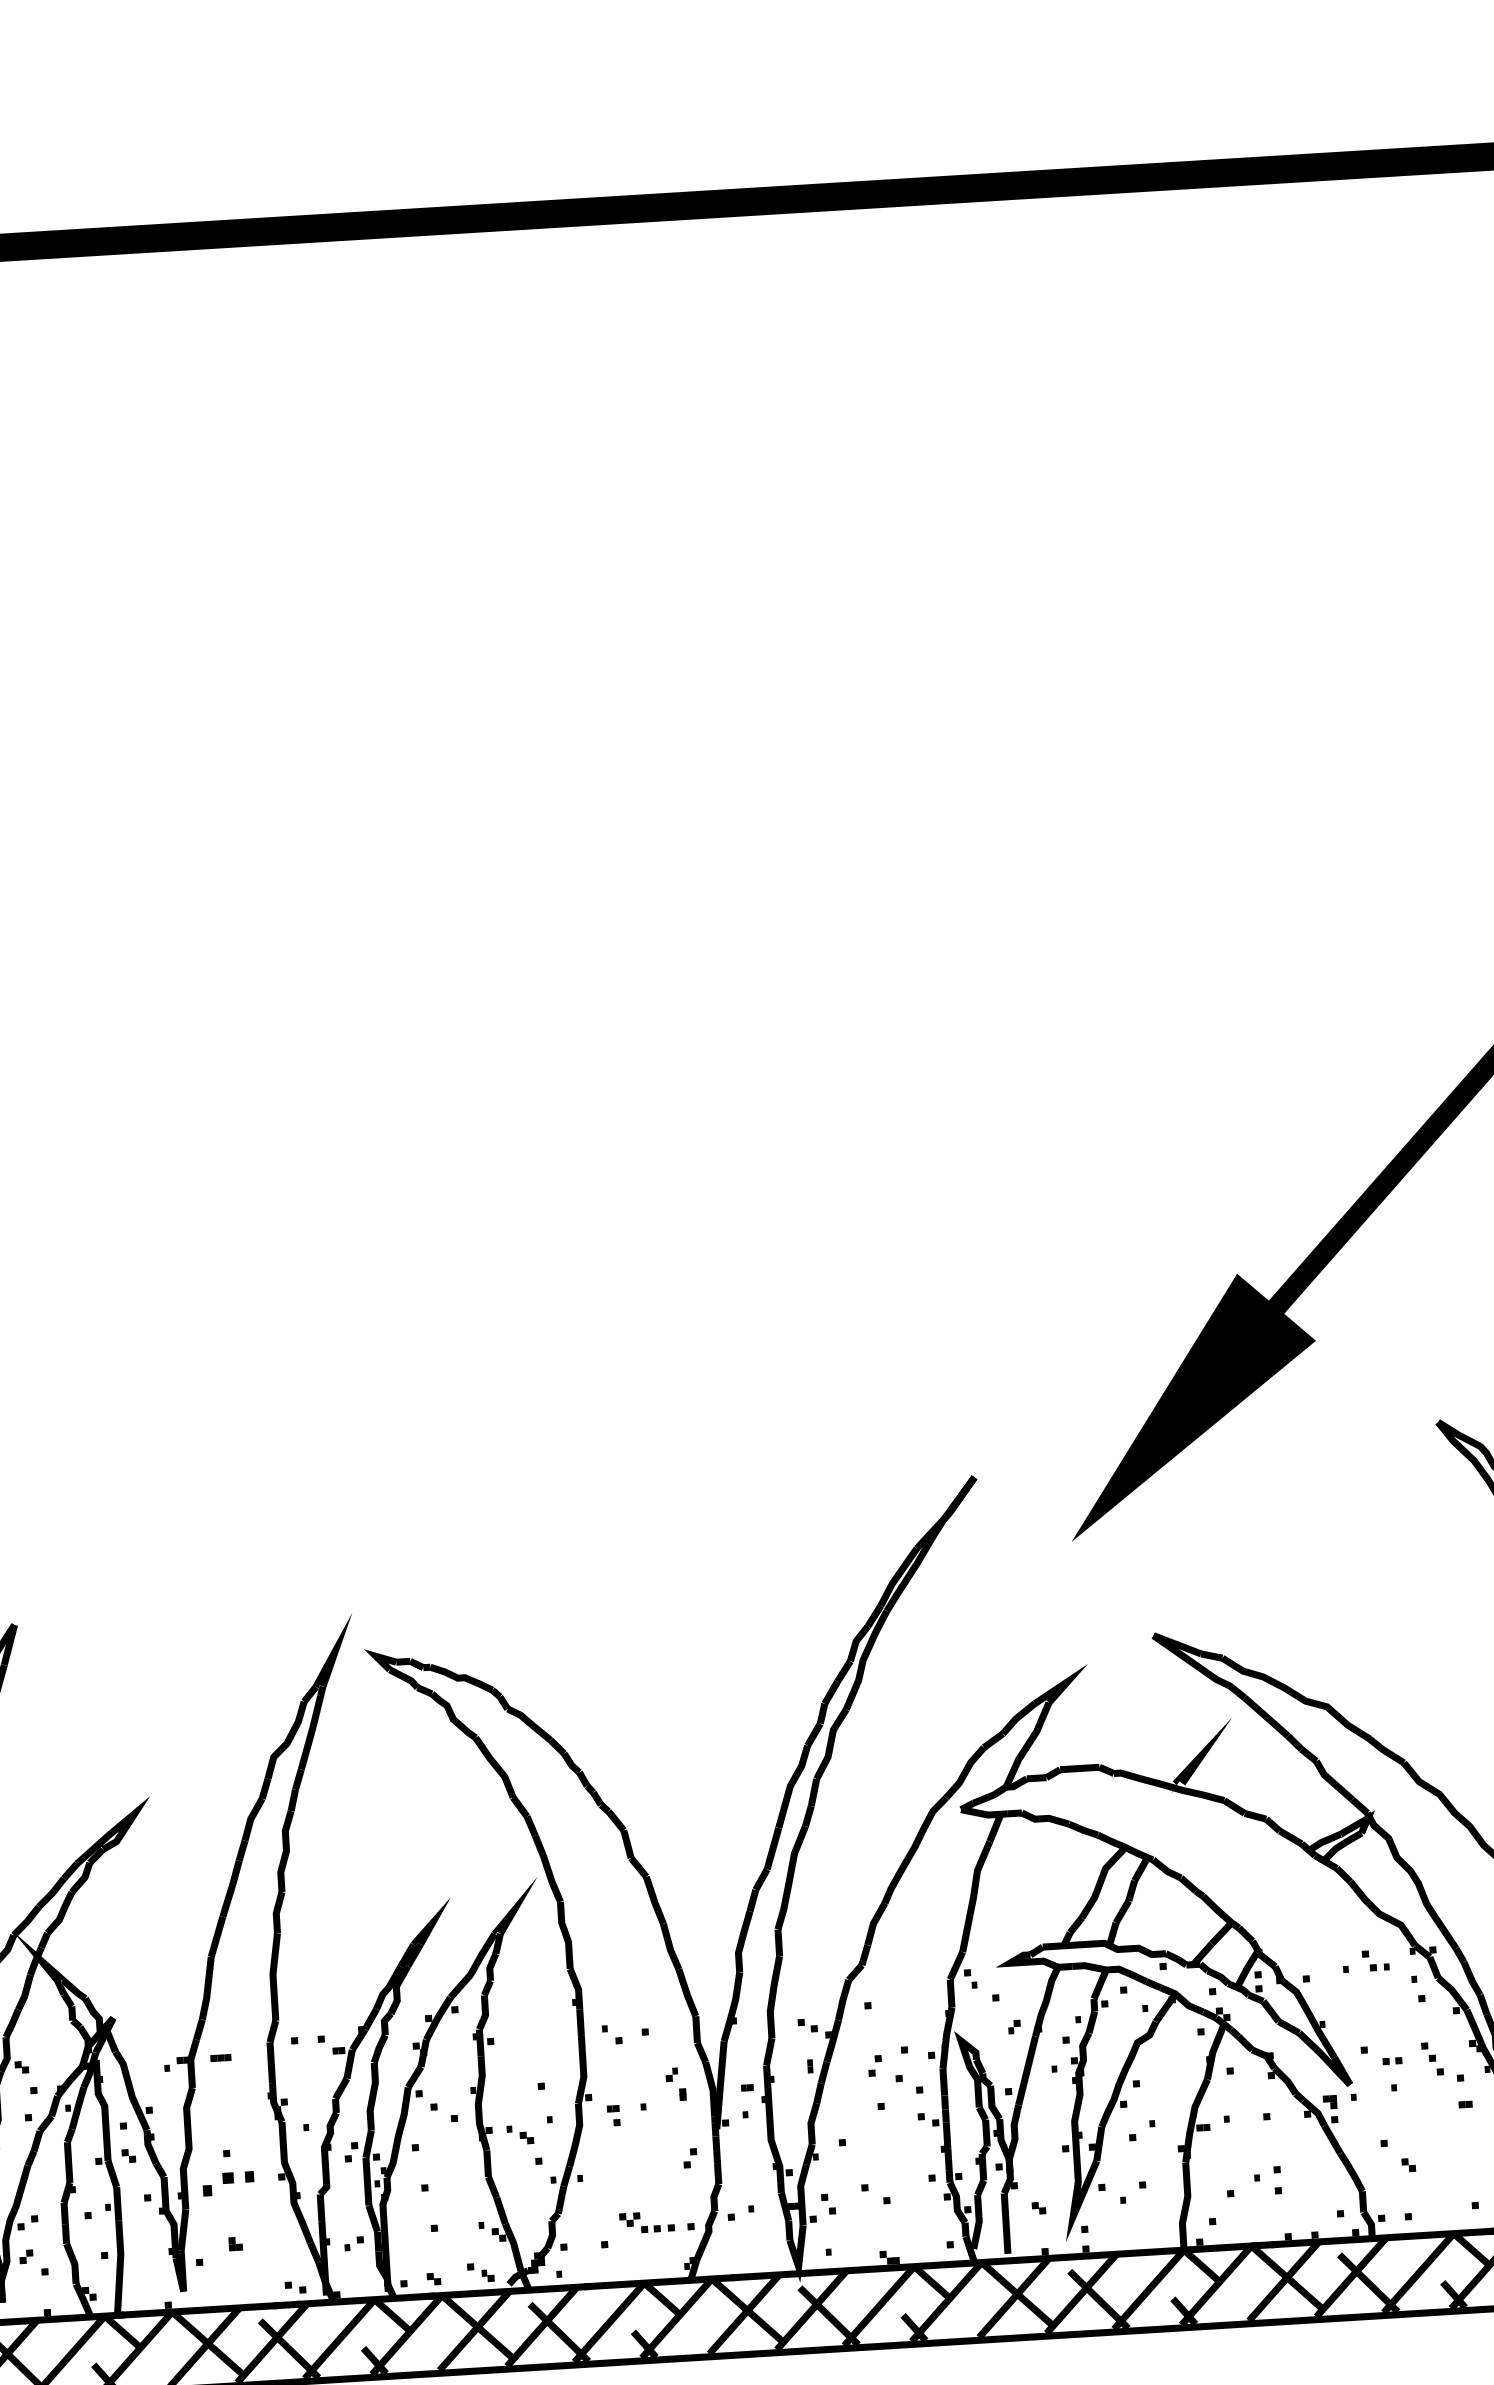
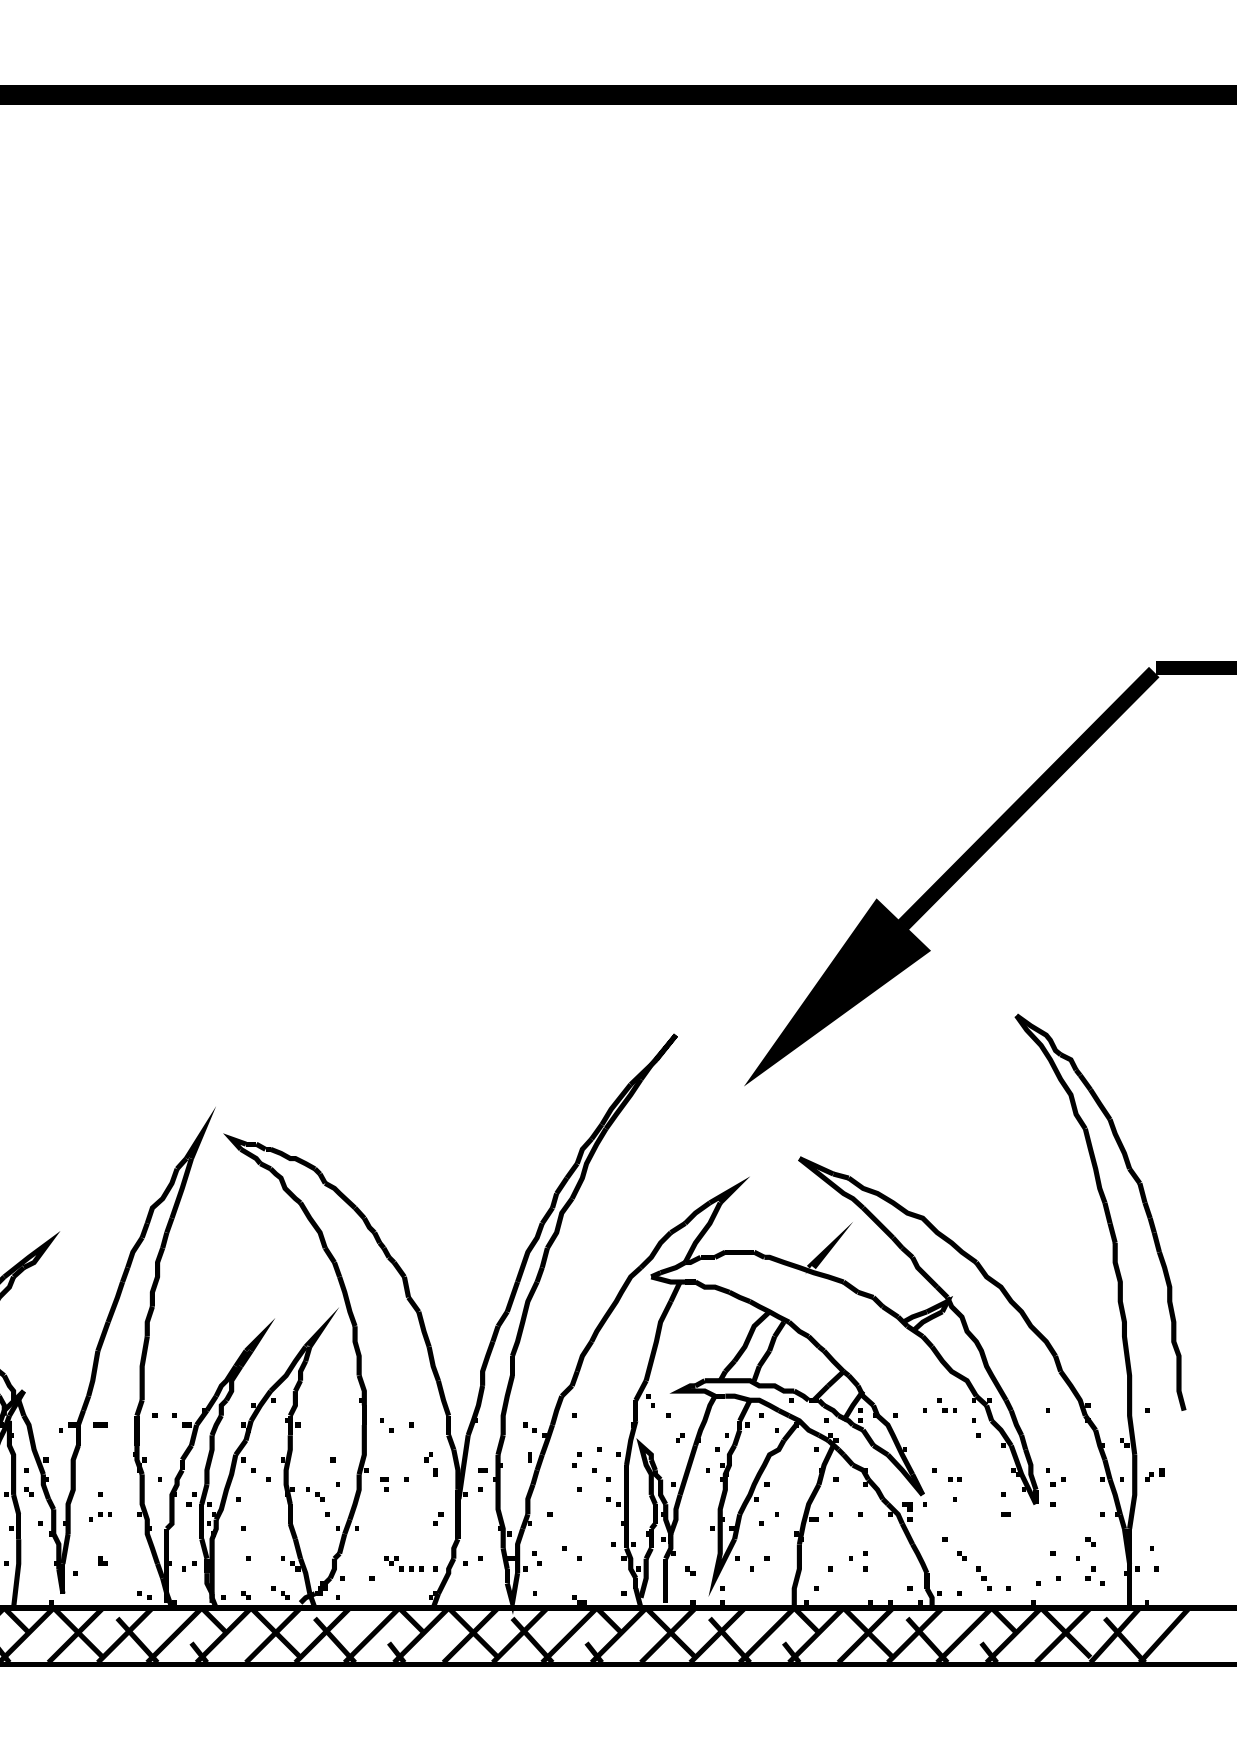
part: (1431, 2058) -> (983, 1578), moved
part: (228, 2183) -> (100, 1516), size x0.62

